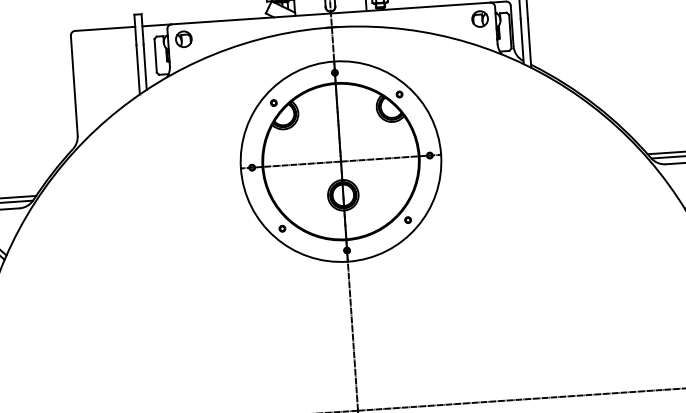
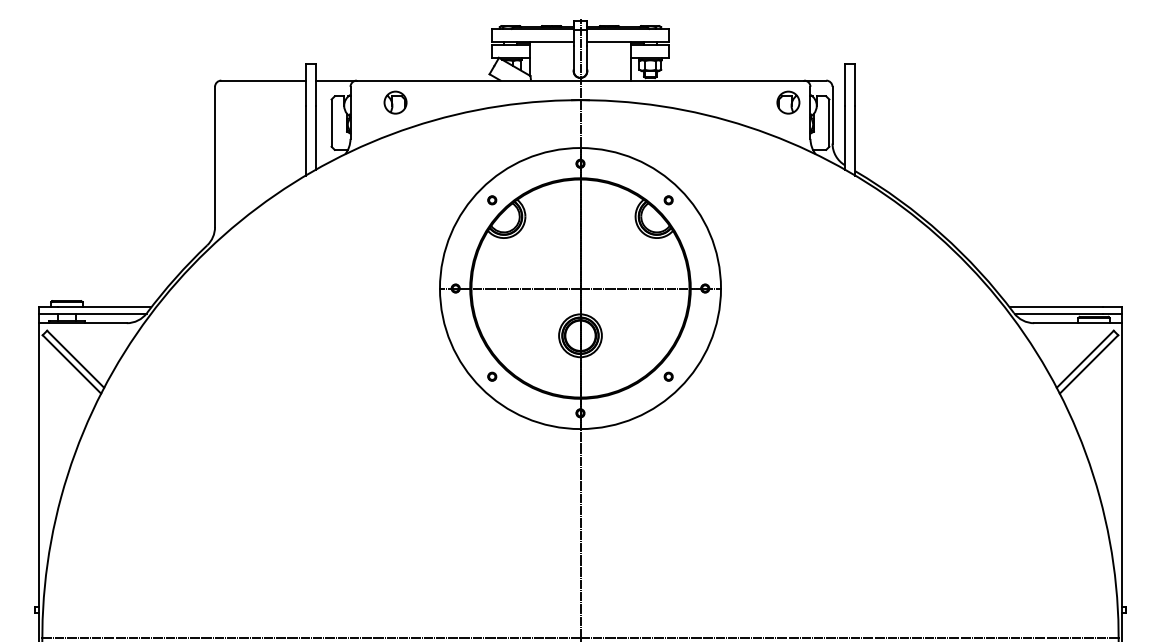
part: (183, 39) -> (395, 102), moved

